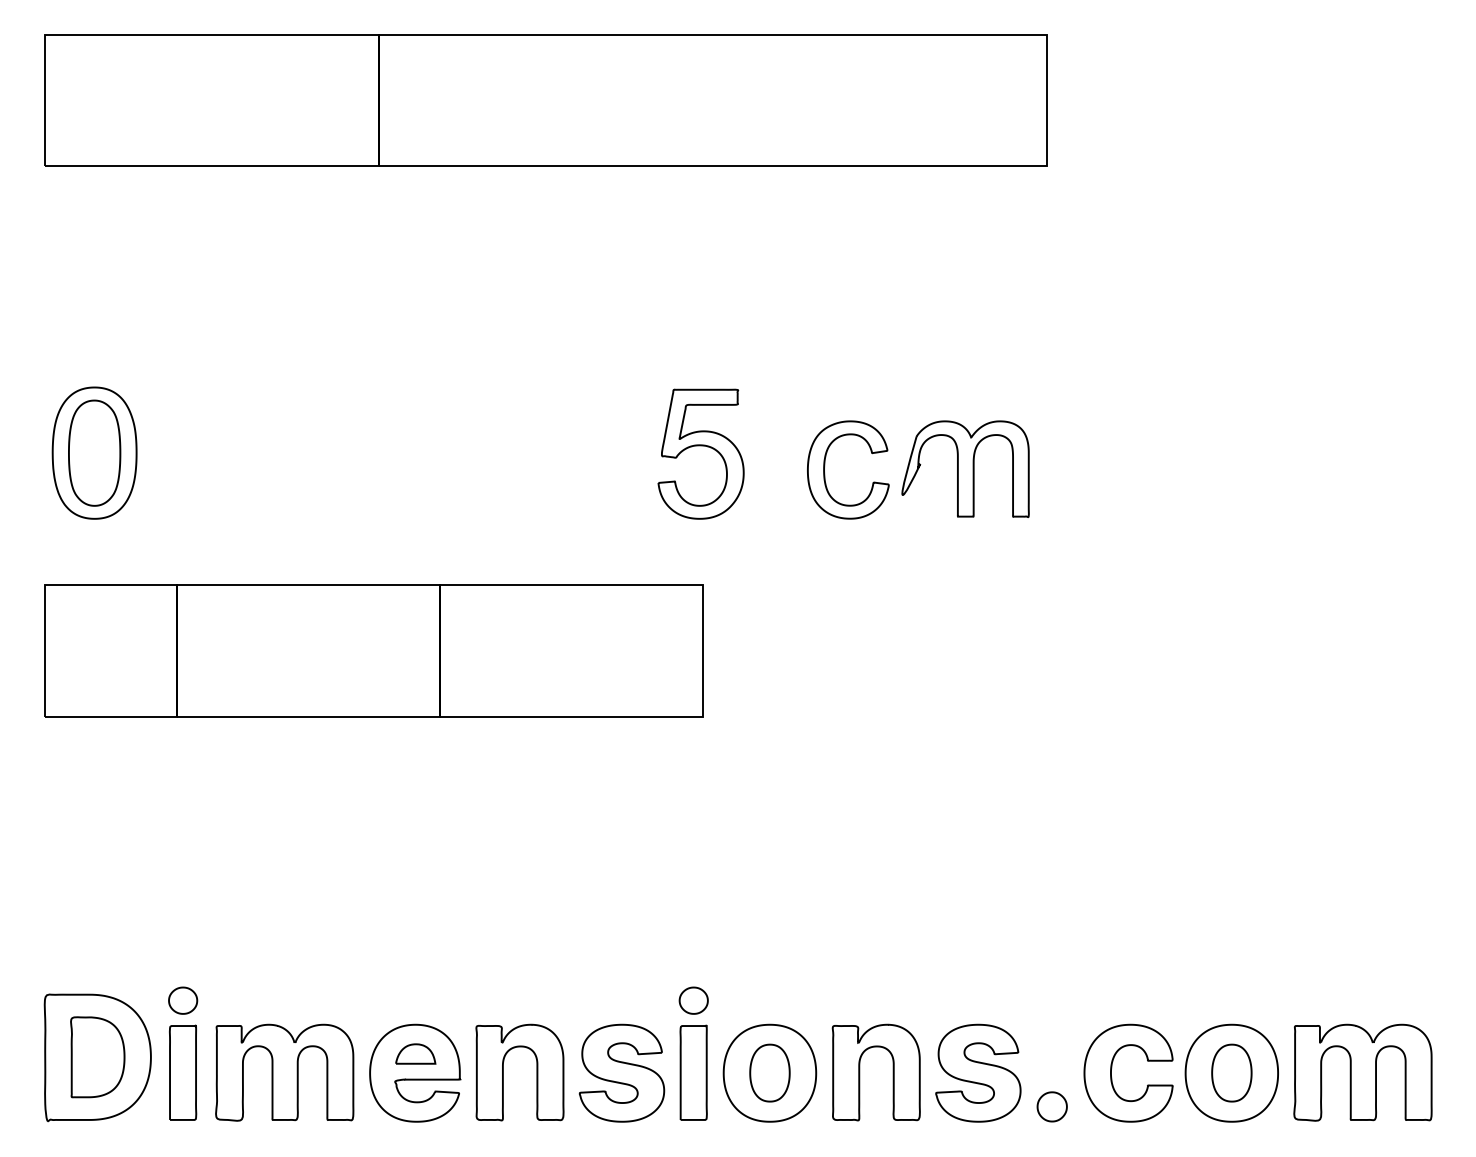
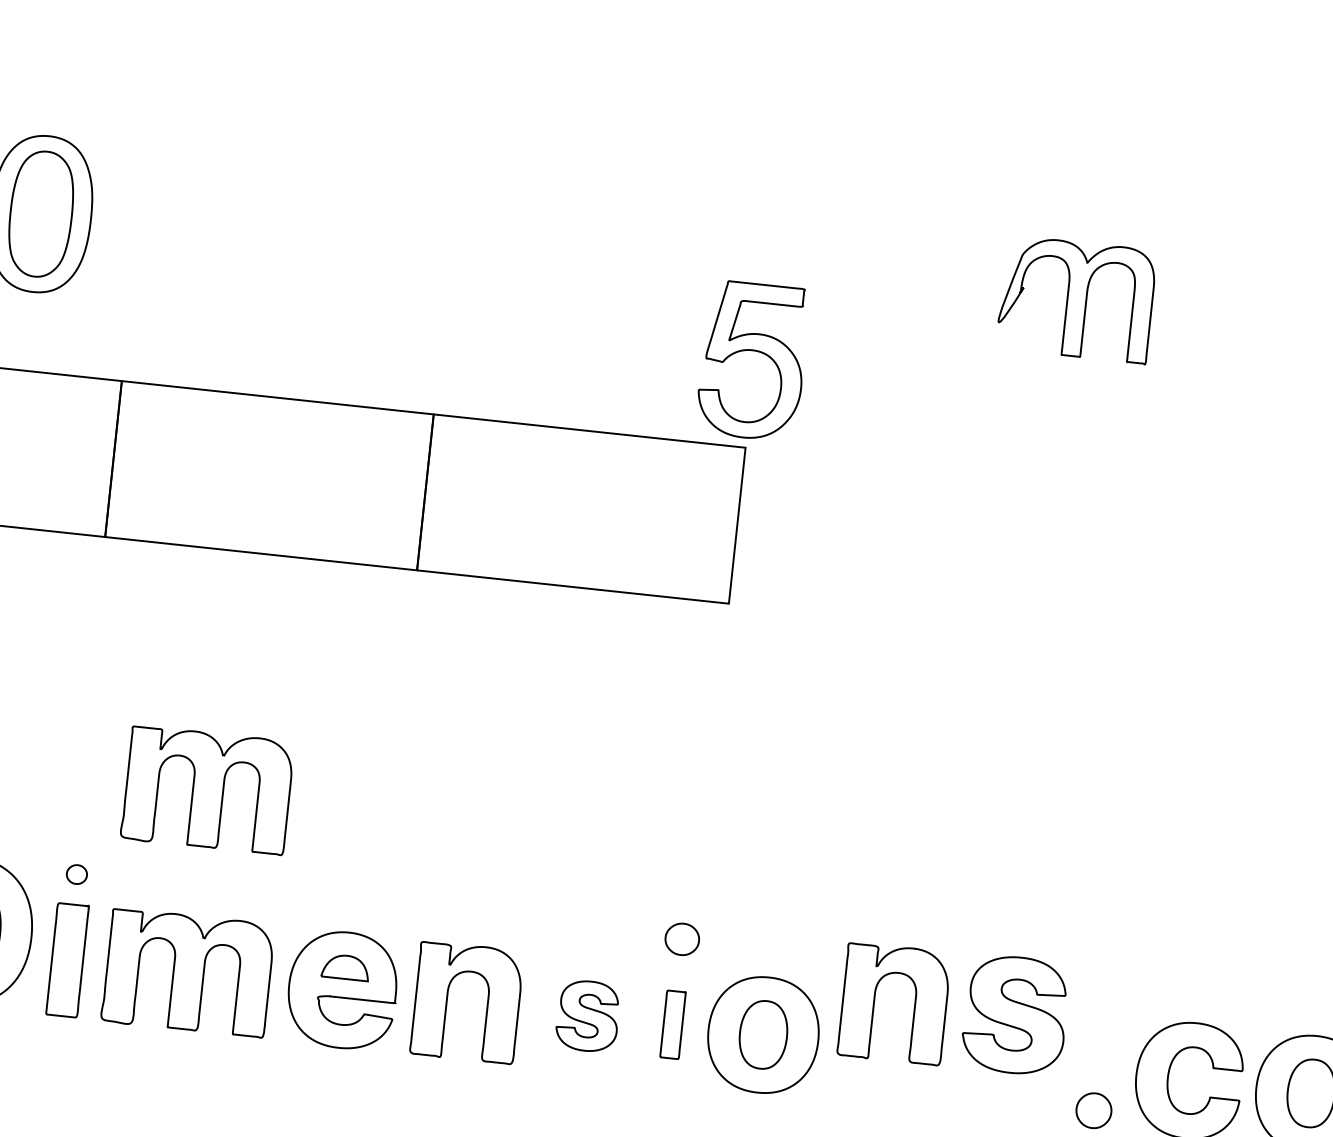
part: (700, 446) -> (753, 351), moved
part: (825, 466) -> (906, 322), removed
part: (965, 468) -> (1076, 298), moved
part: (284, 918) -> (207, 790), added
part: (183, 1000) -> (77, 874), size x0.6
part: (621, 1072) -> (587, 1015), size x0.6
part: (693, 1072) -> (672, 1024), size x0.6
part: (860, 1072) -> (875, 1001), moved
part: (978, 1072) -> (1015, 1014), moved

